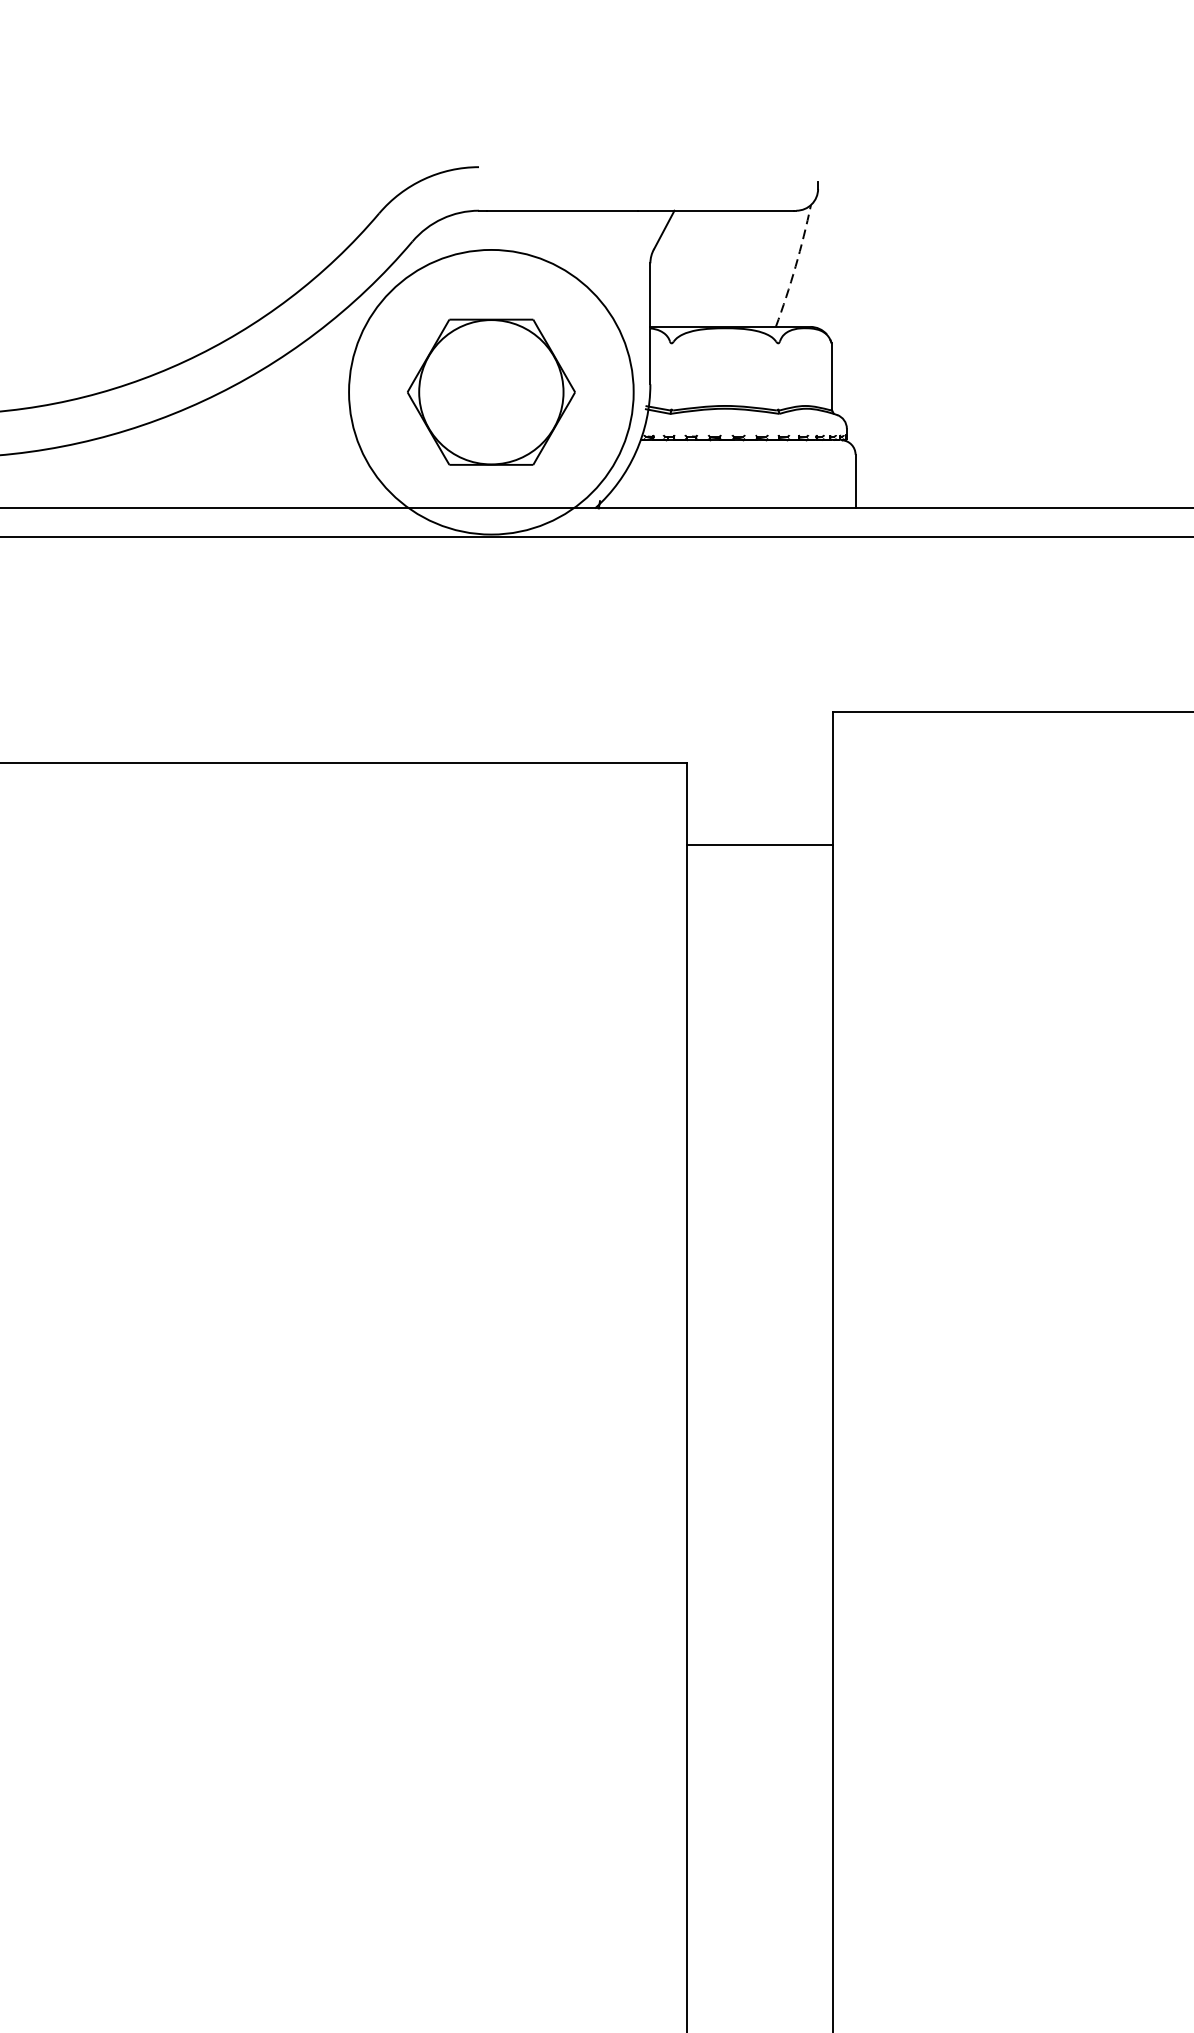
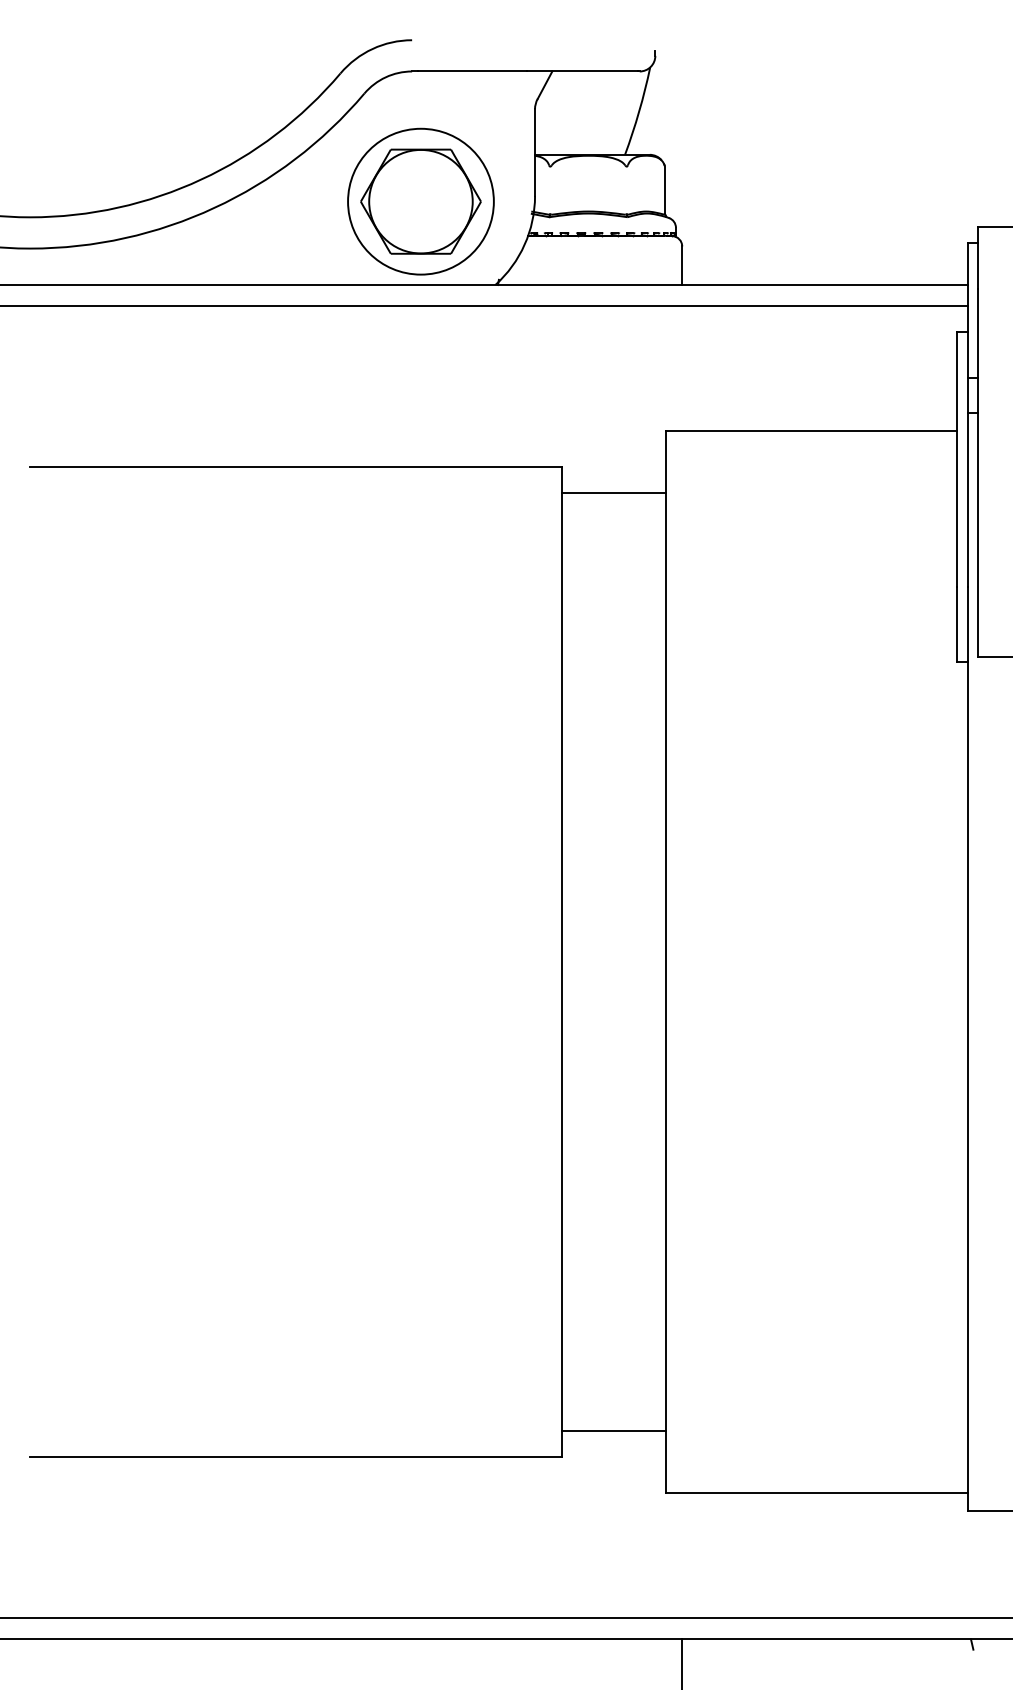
arc: (796, 266) -> (639, 111), dashed -> solid
circle: (490, 391) -> (420, 201), size x0.71
line: (759, 845) -> (613, 493), moved

